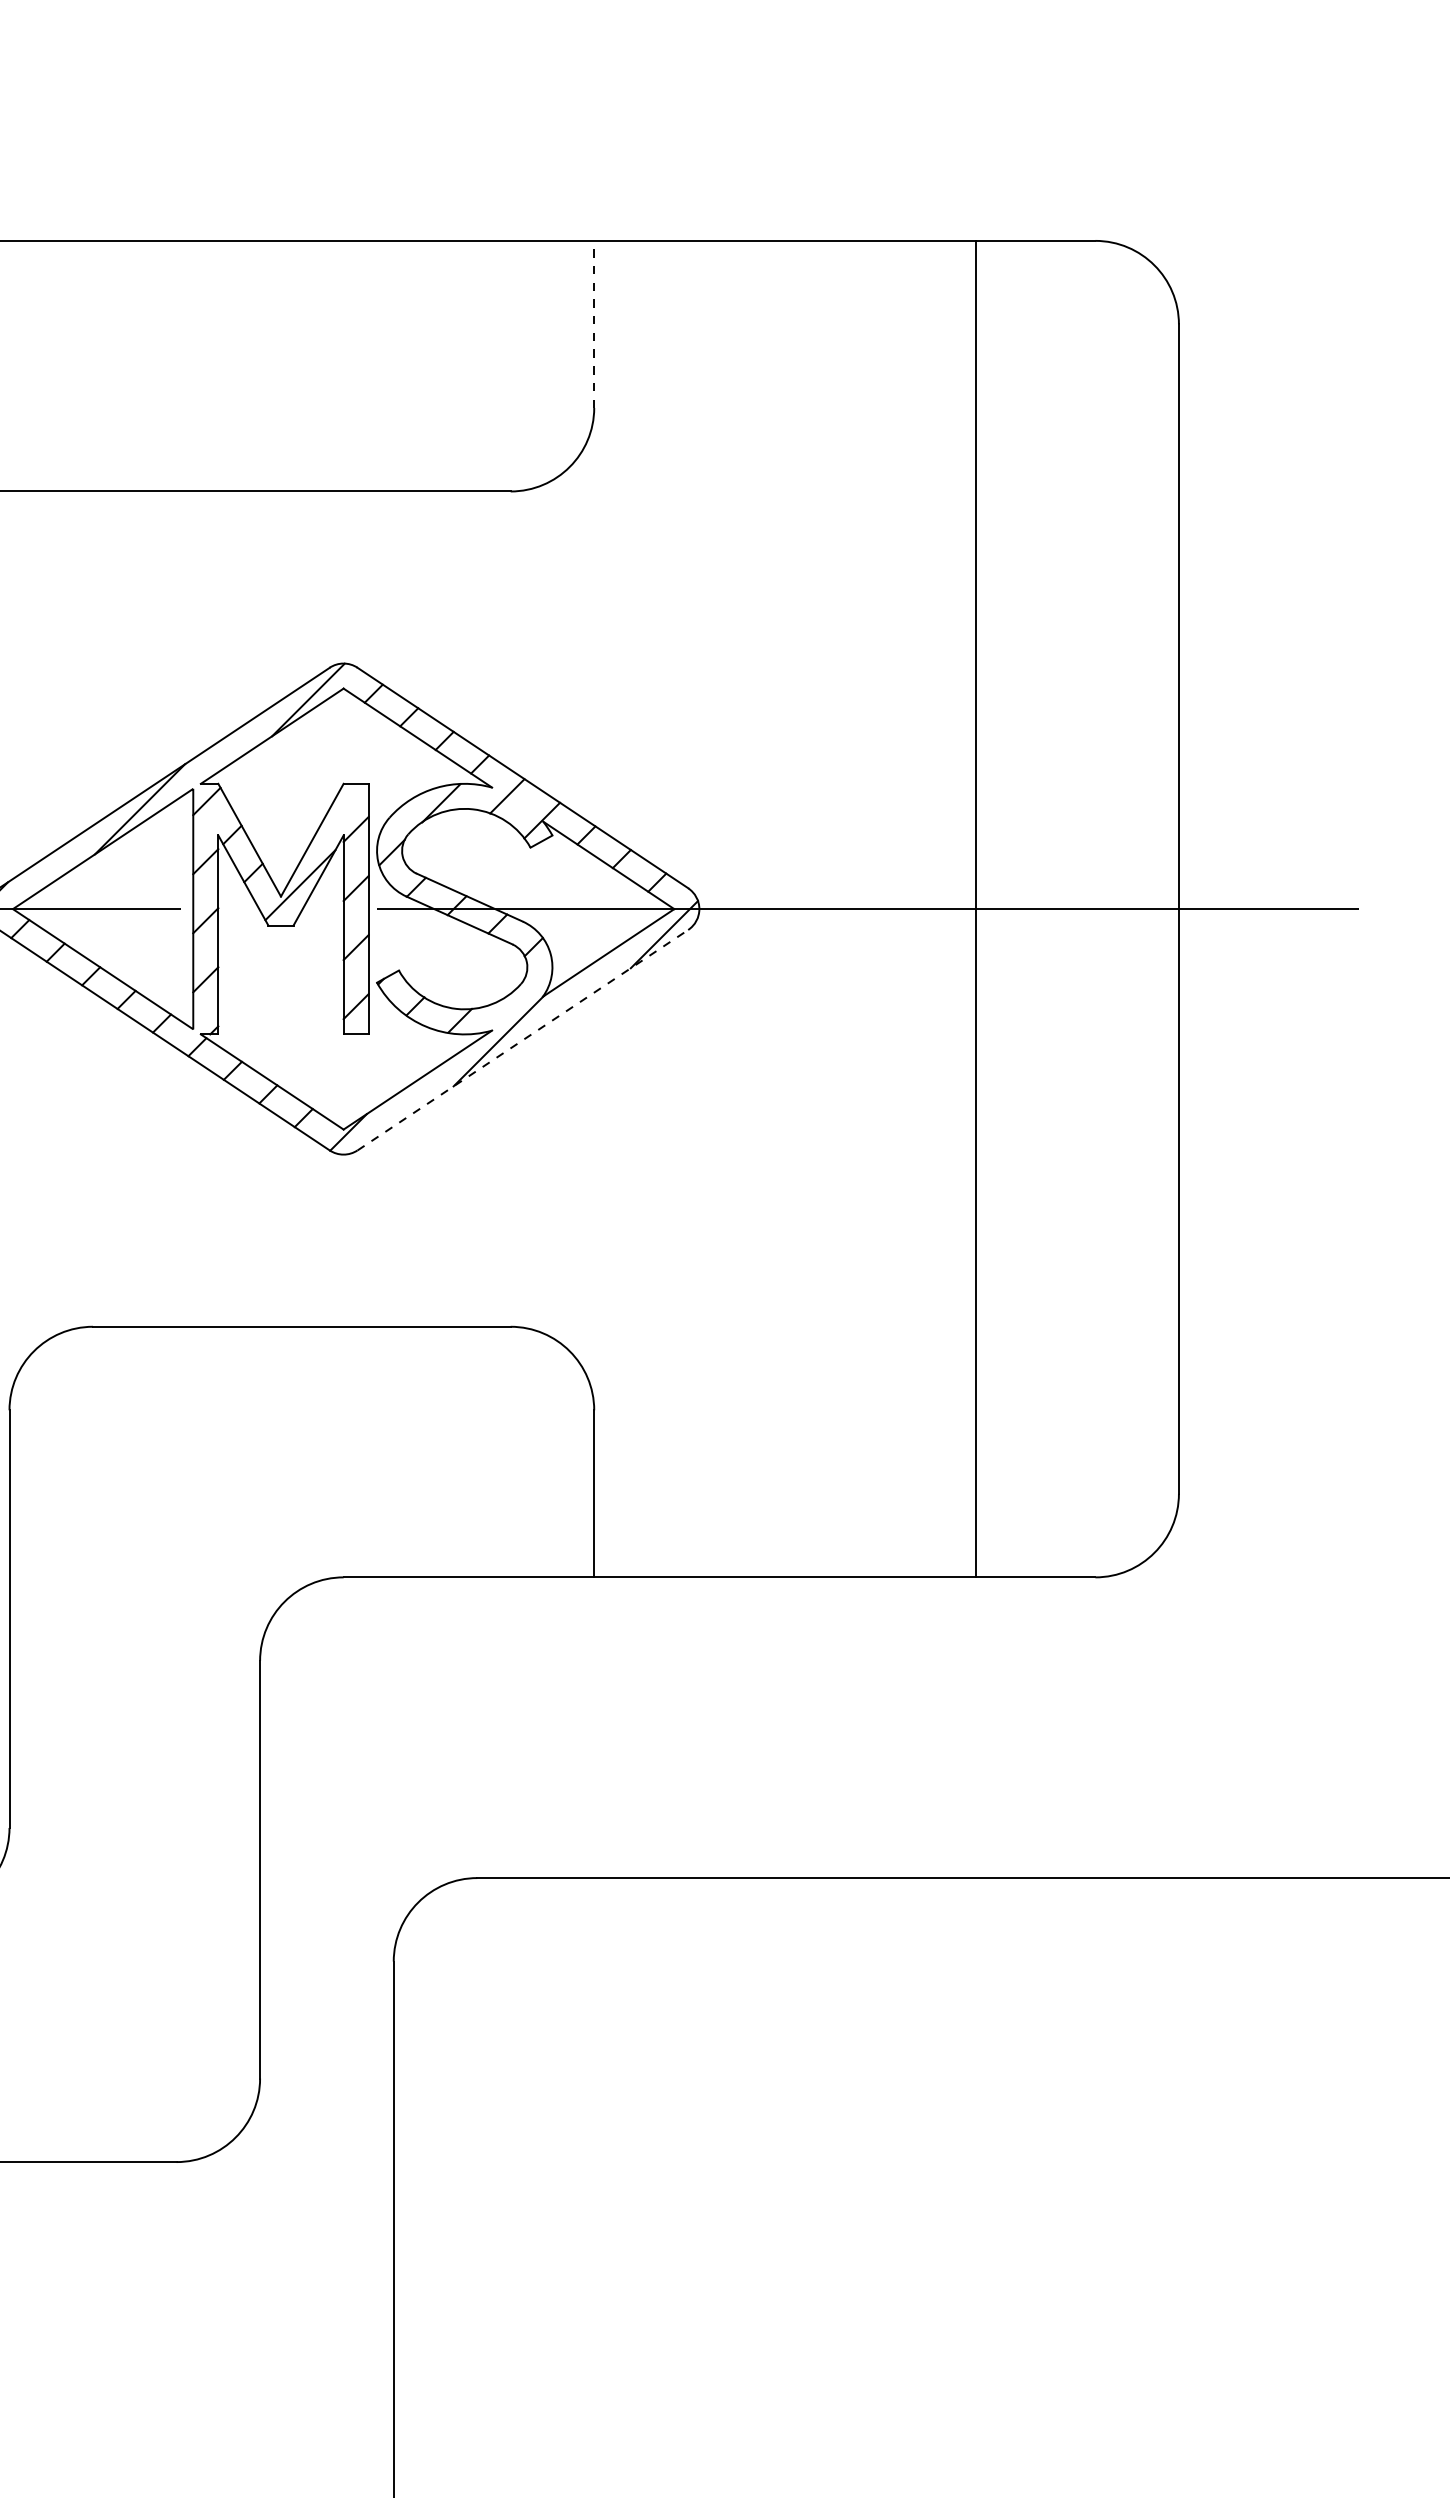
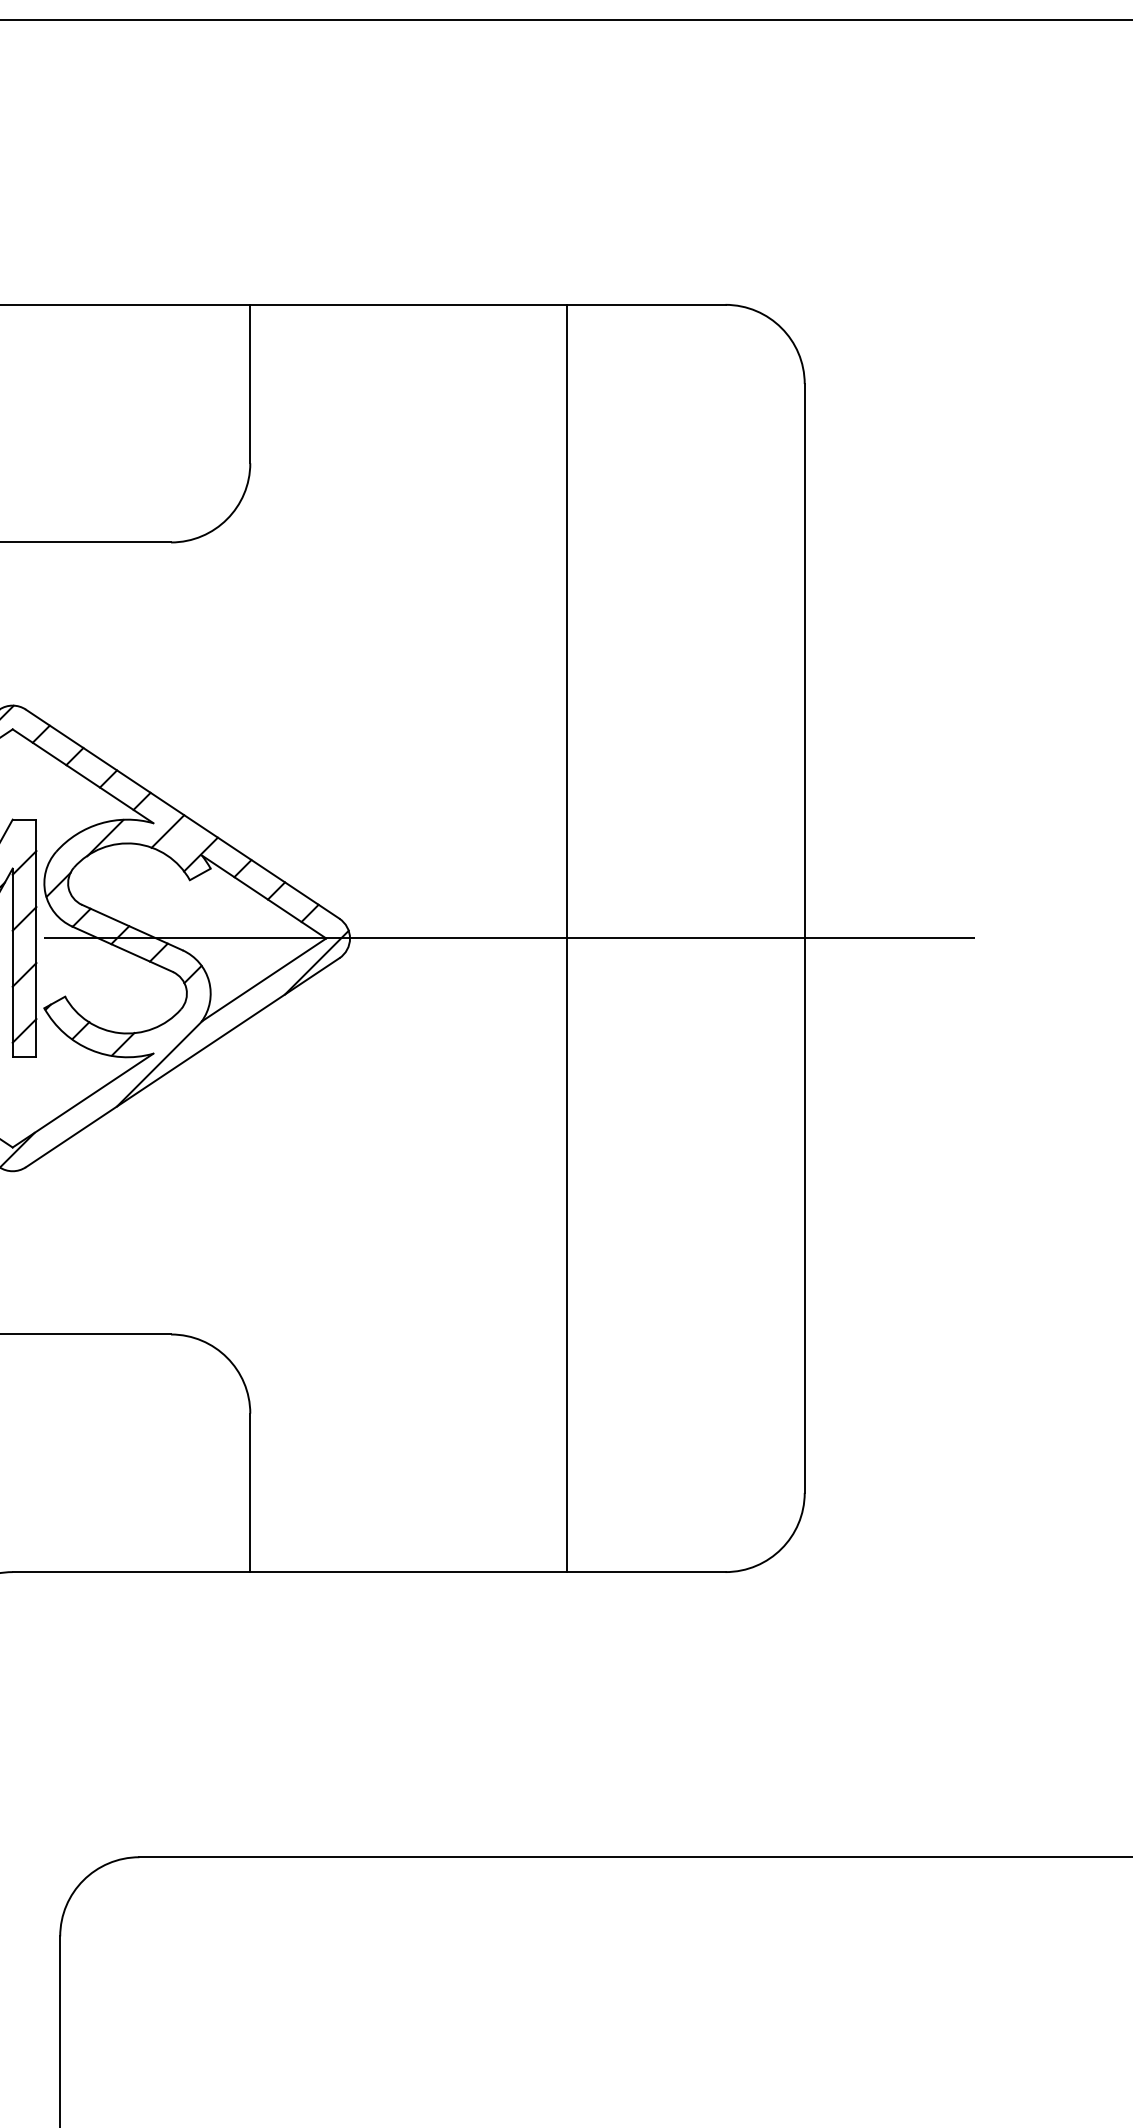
line: (594, 324) -> (250, 384), dashed -> solid
line: (976, 908) -> (567, 937), moved
line: (522, 1040) -> (182, 1063), dashed -> solid

